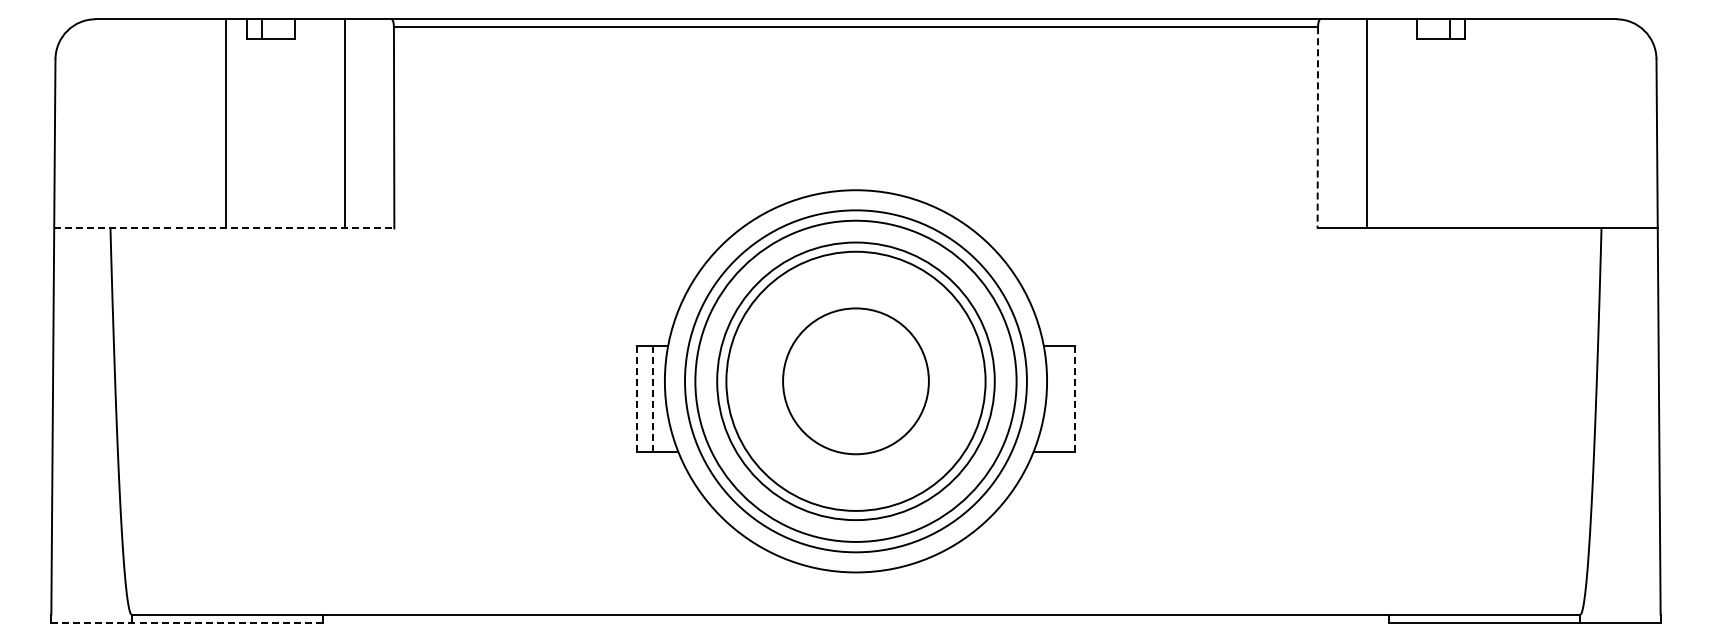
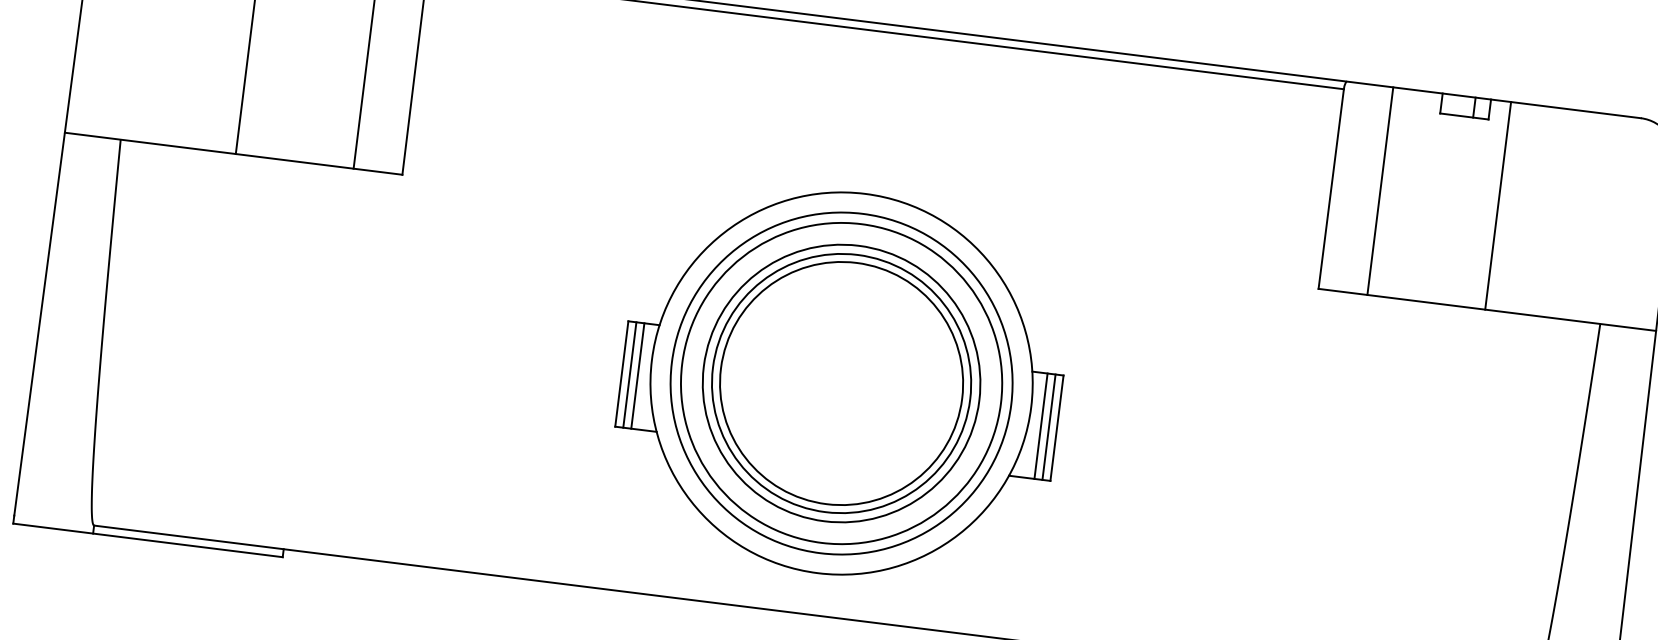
line: (1485, 123) -> (1498, 205), added
line: (1317, 127) -> (1330, 188), dashed -> solid
line: (224, 228) -> (233, 153), dashed -> solid
circle: (855, 380) -> (841, 382), size x1.67
line: (644, 398) -> (629, 374), added
line: (652, 398) -> (637, 375), dashed -> solid
line: (1059, 398) -> (1041, 425), added
line: (1067, 398) -> (1049, 426), added
line: (1075, 398) -> (1057, 427), dashed -> solid
line: (636, 399) -> (621, 374), dashed -> solid
line: (187, 622) -> (148, 540), dashed -> solid

